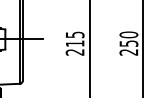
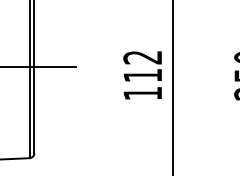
text: (74, 43) -> (141, 75), 215 -> 112

